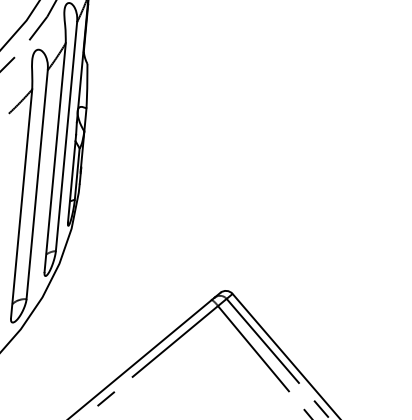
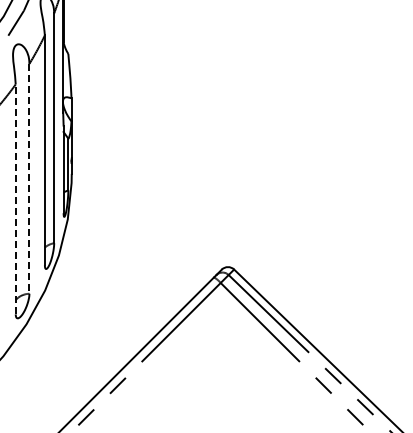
line: (37, 184) -> (29, 178), solid -> dashed
line: (21, 203) -> (15, 199), solid -> dashed

